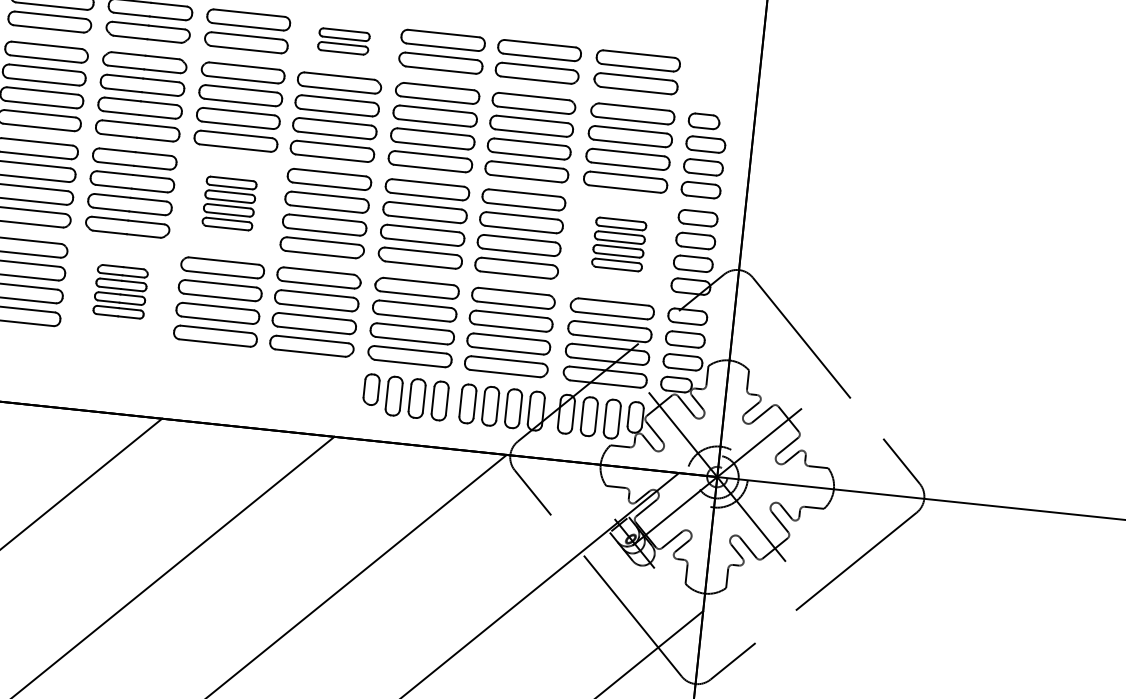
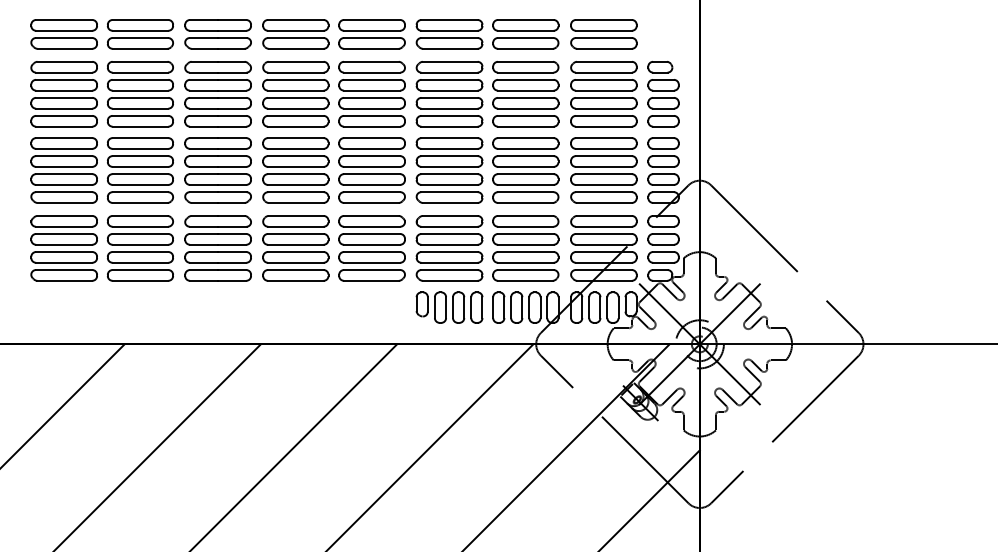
part: (343, 41) -> (371, 34), size x1.67
part: (229, 203) -> (295, 170), size x1.67
part: (618, 244) -> (603, 170), size x1.67
part: (120, 291) -> (217, 248), size x1.67

